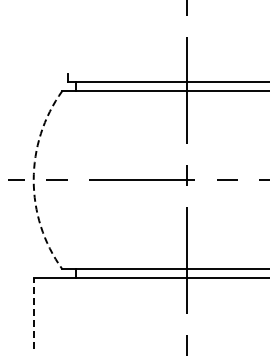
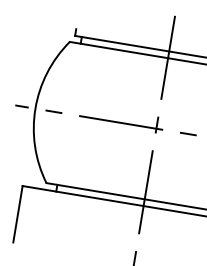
arc: (33, 180) -> (35, 109), dashed -> solid
line: (33, 313) -> (17, 214), dashed -> solid

